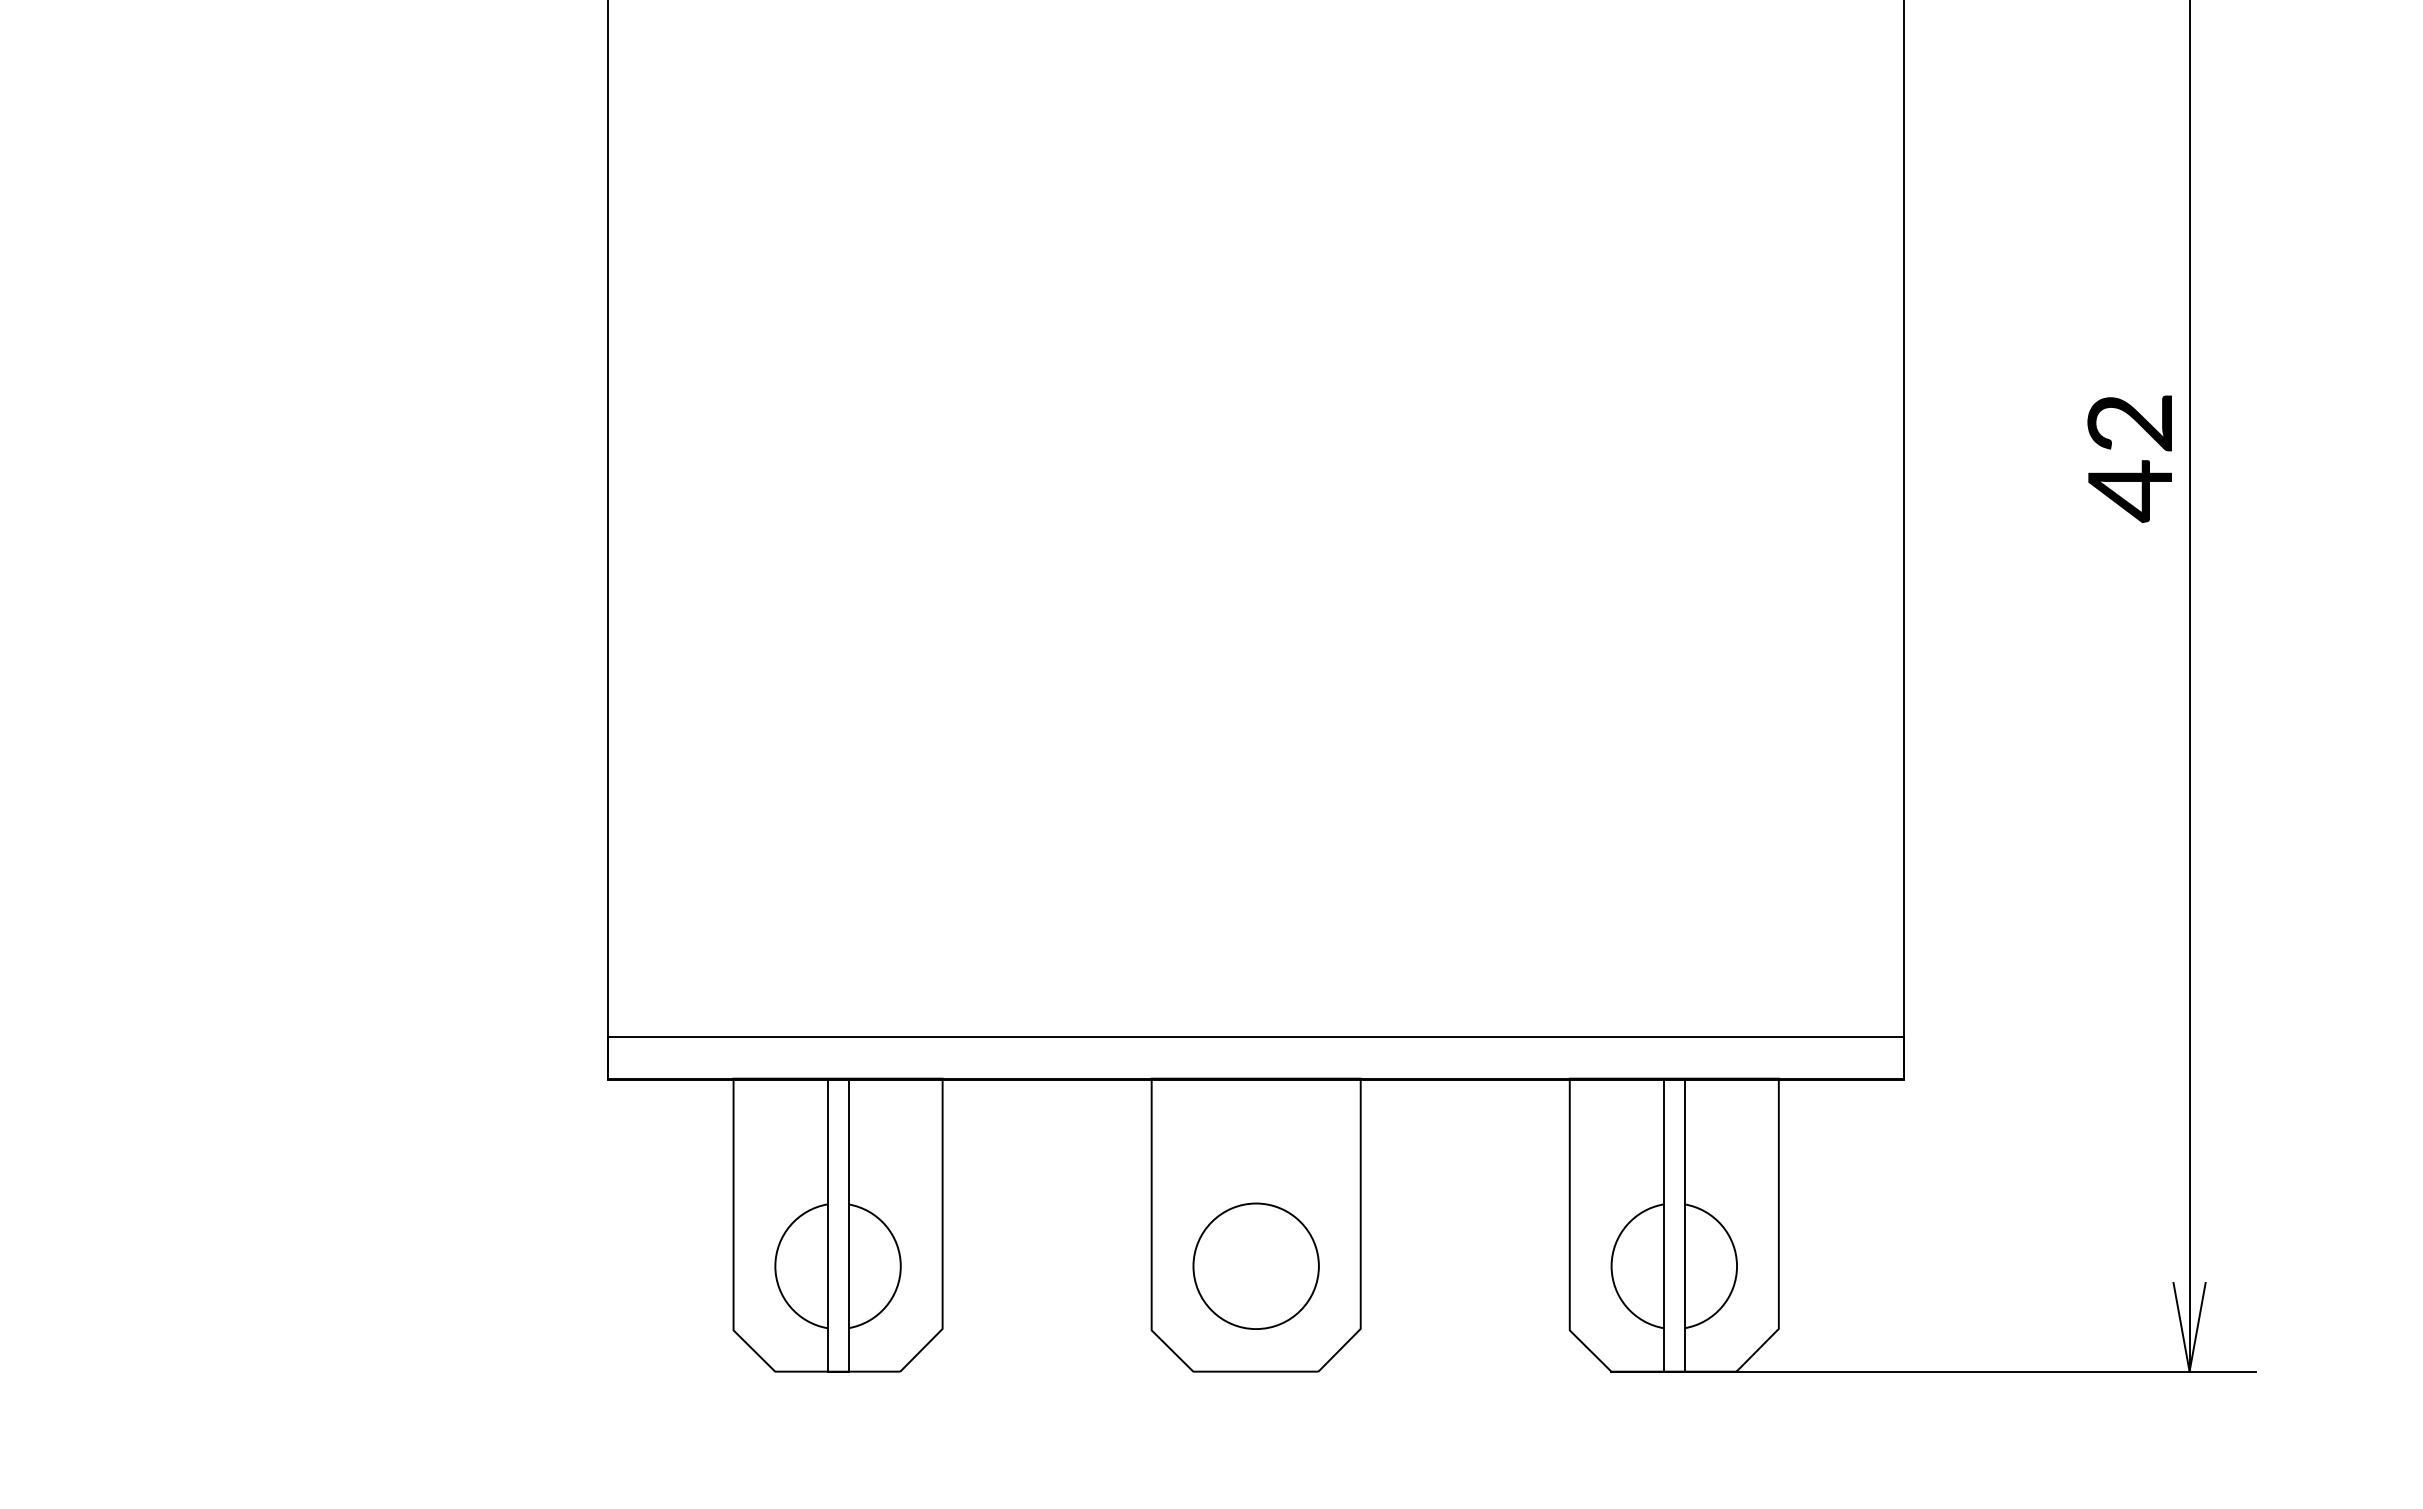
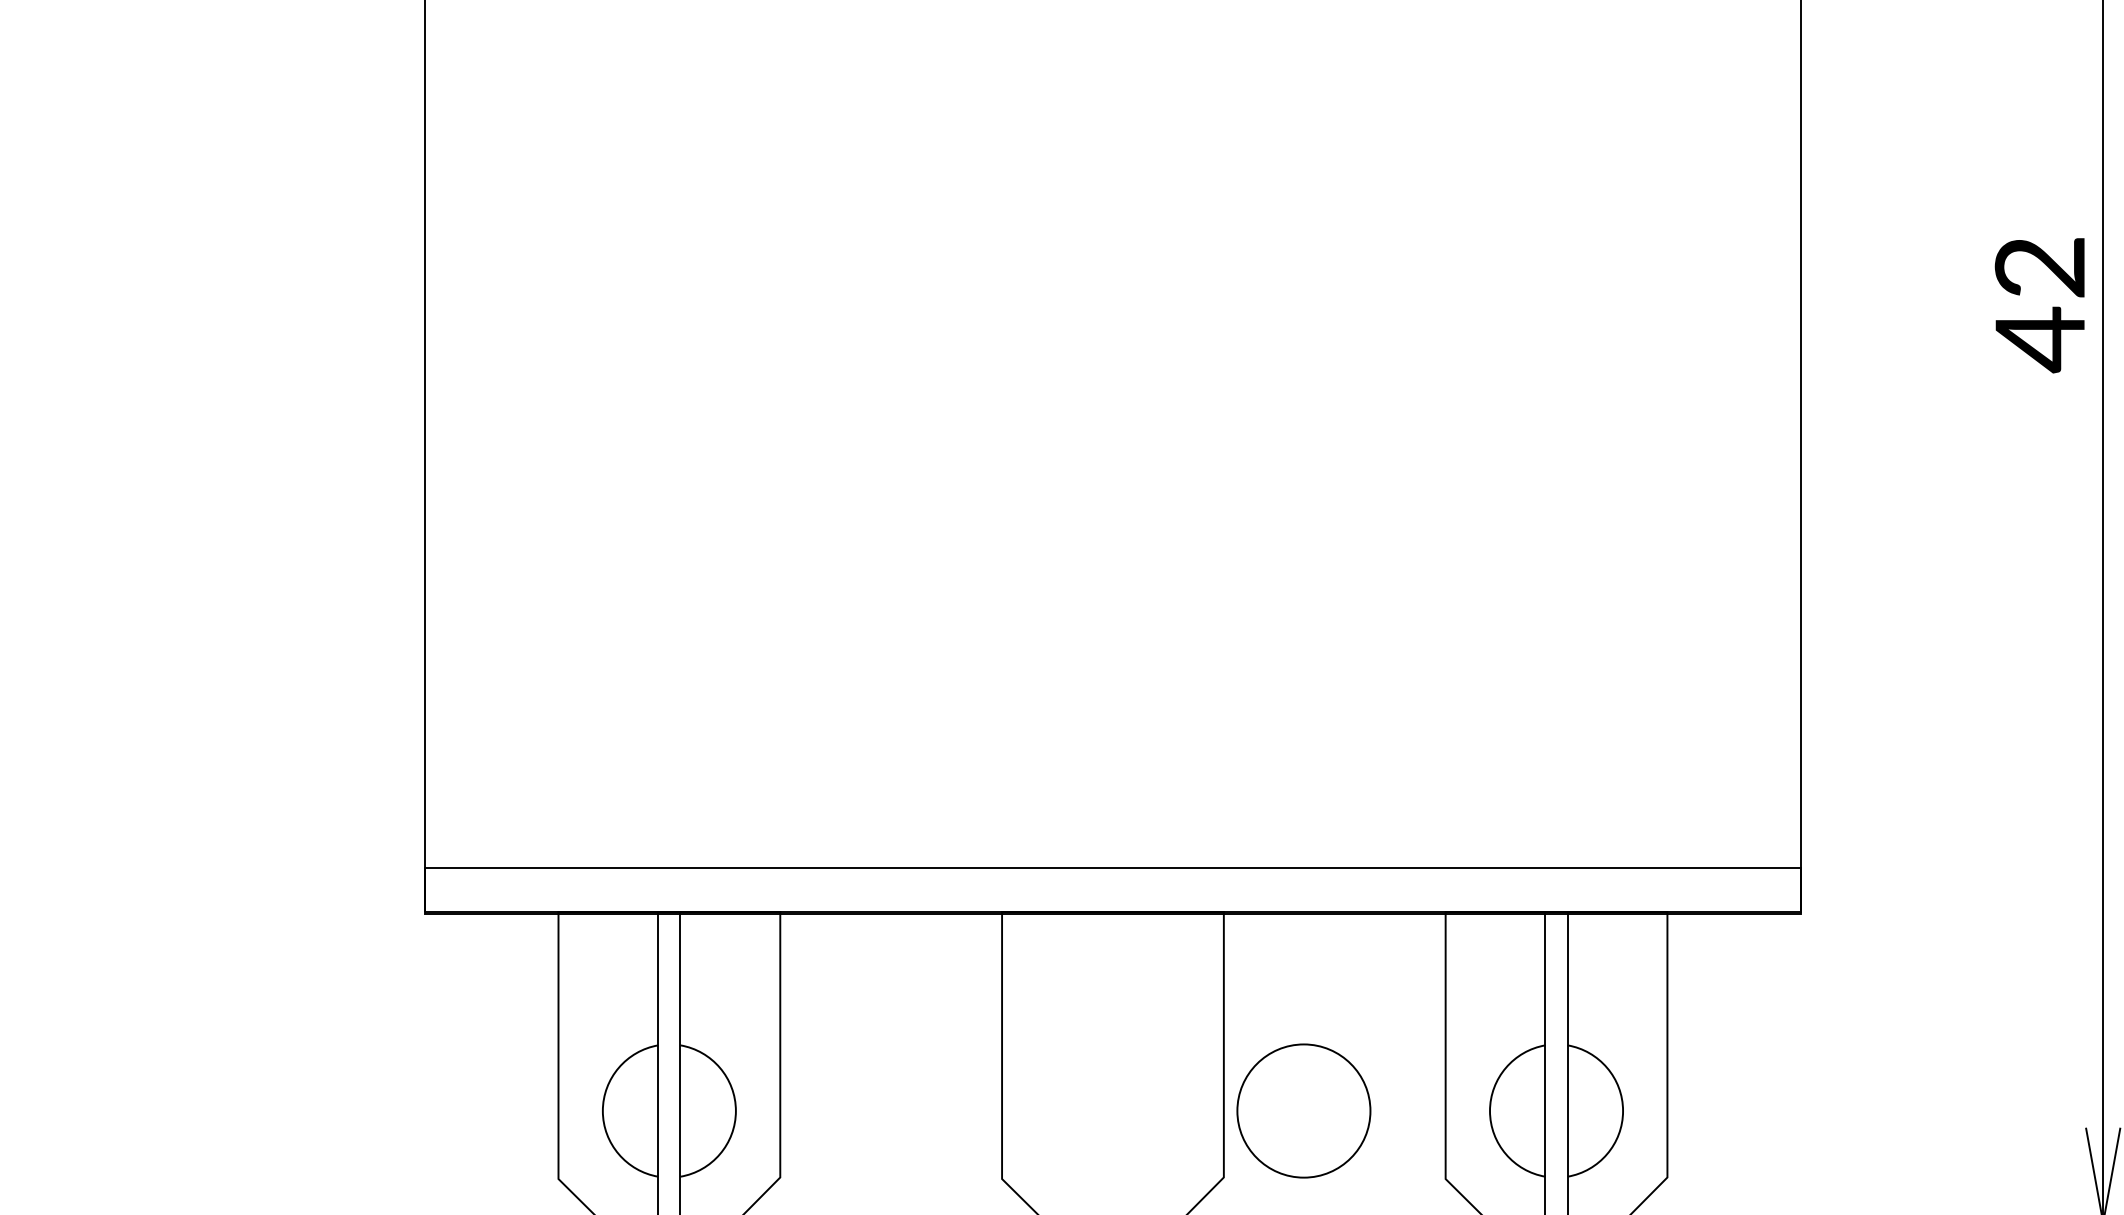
text: (2129, 459) -> (2039, 306), moved
part: (1255, 1265) -> (1303, 1110), moved

